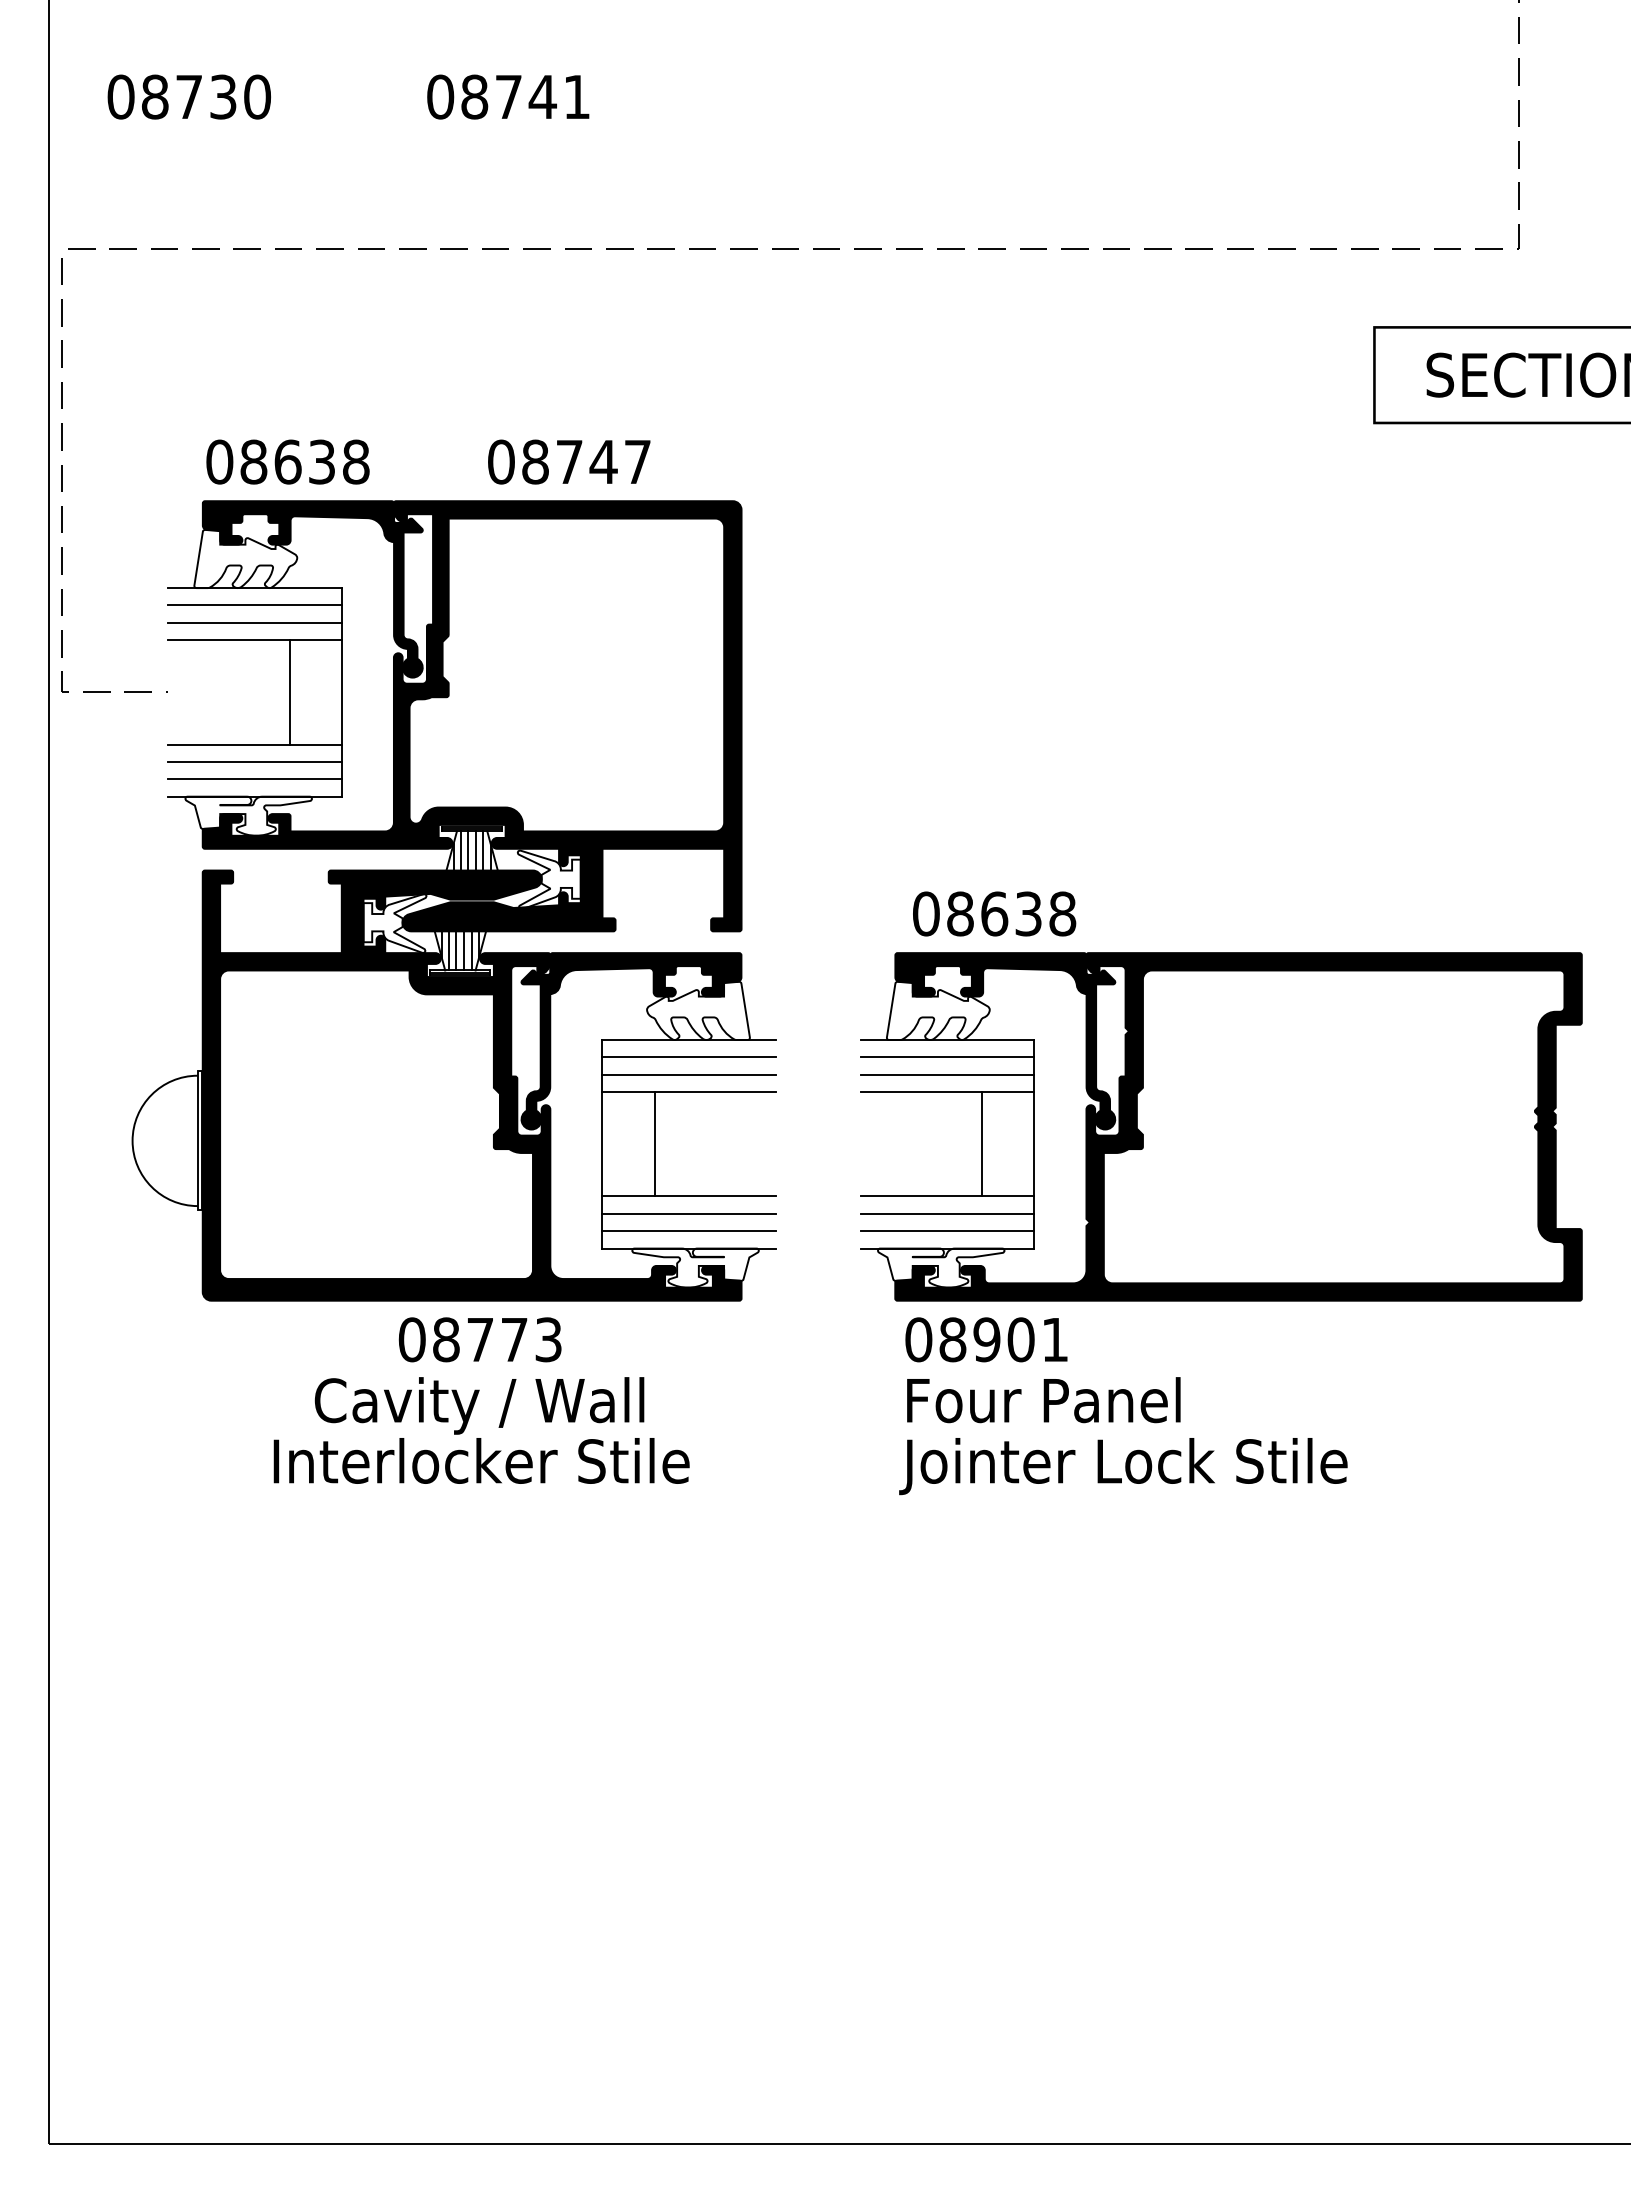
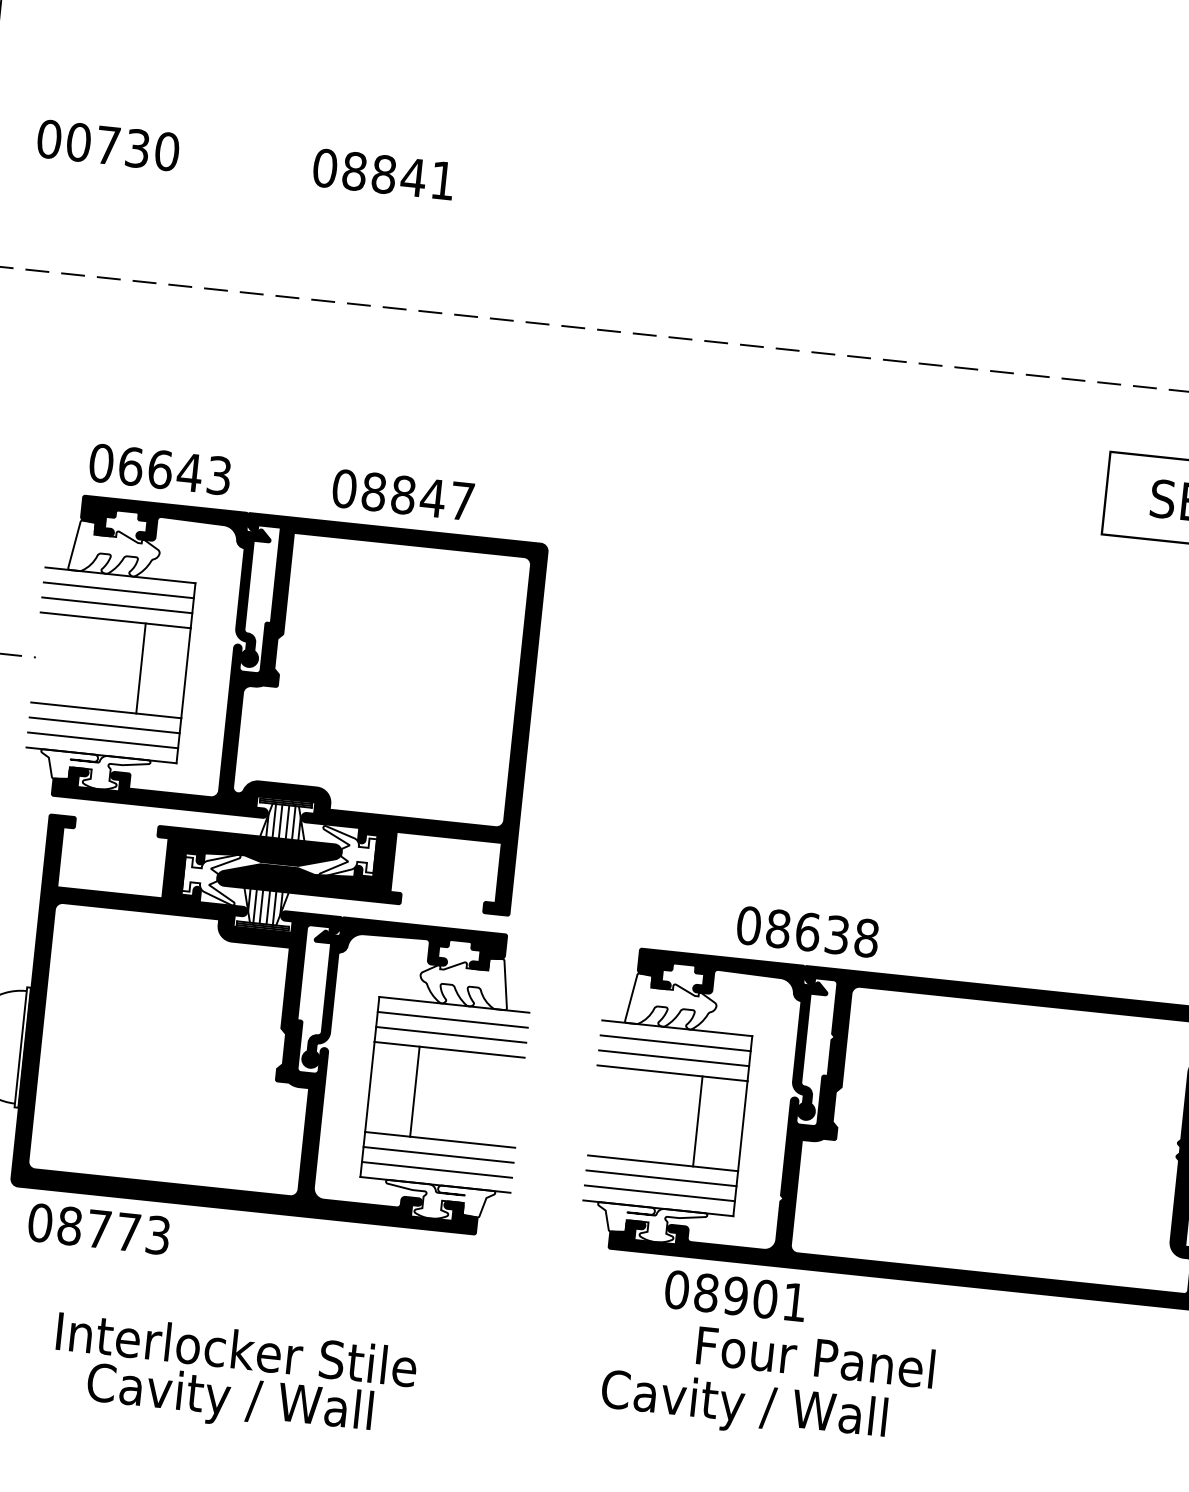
text: (154, 96) -> (78, 141), 08730 -> 00730
text: (508, 96) -> (383, 173), 08741 -> 08841
text: (304, 461) -> (174, 470), 08638 -> 06643
text: (569, 461) -> (403, 494), 08747 -> 08847
text: (994, 913) -> (807, 931), moved
text: (479, 1339) -> (98, 1228), moved
text: (986, 1339) -> (735, 1295), moved
text: (1043, 1400) -> (815, 1357), moved
text: (479, 1405) -> (229, 1400), moved
text: (1123, 1466) -> (790, 1412), Jointer Lock Stile -> Cavity / Wall

